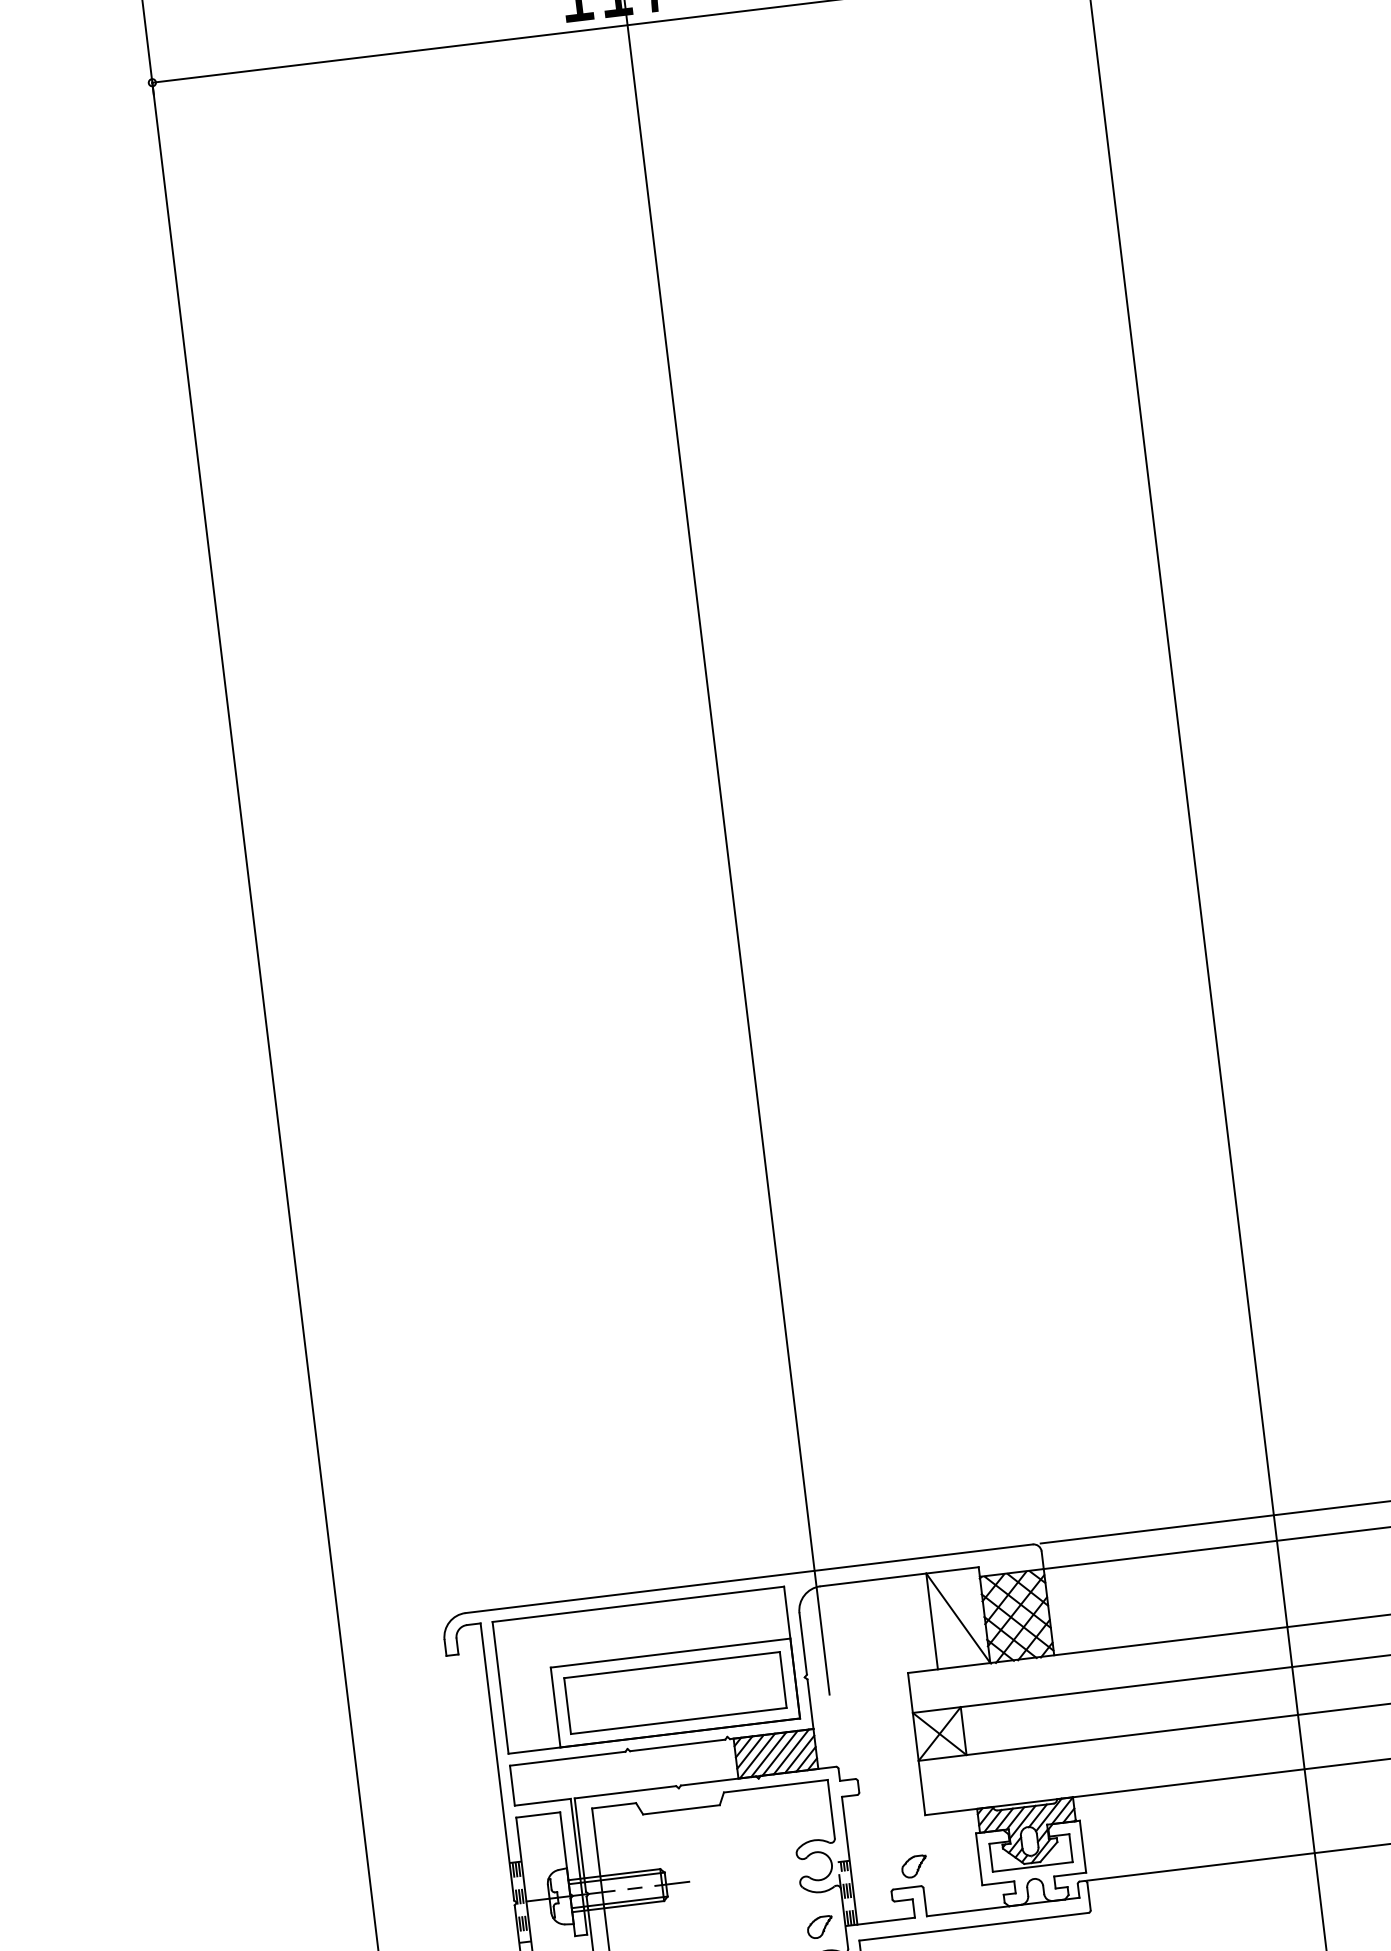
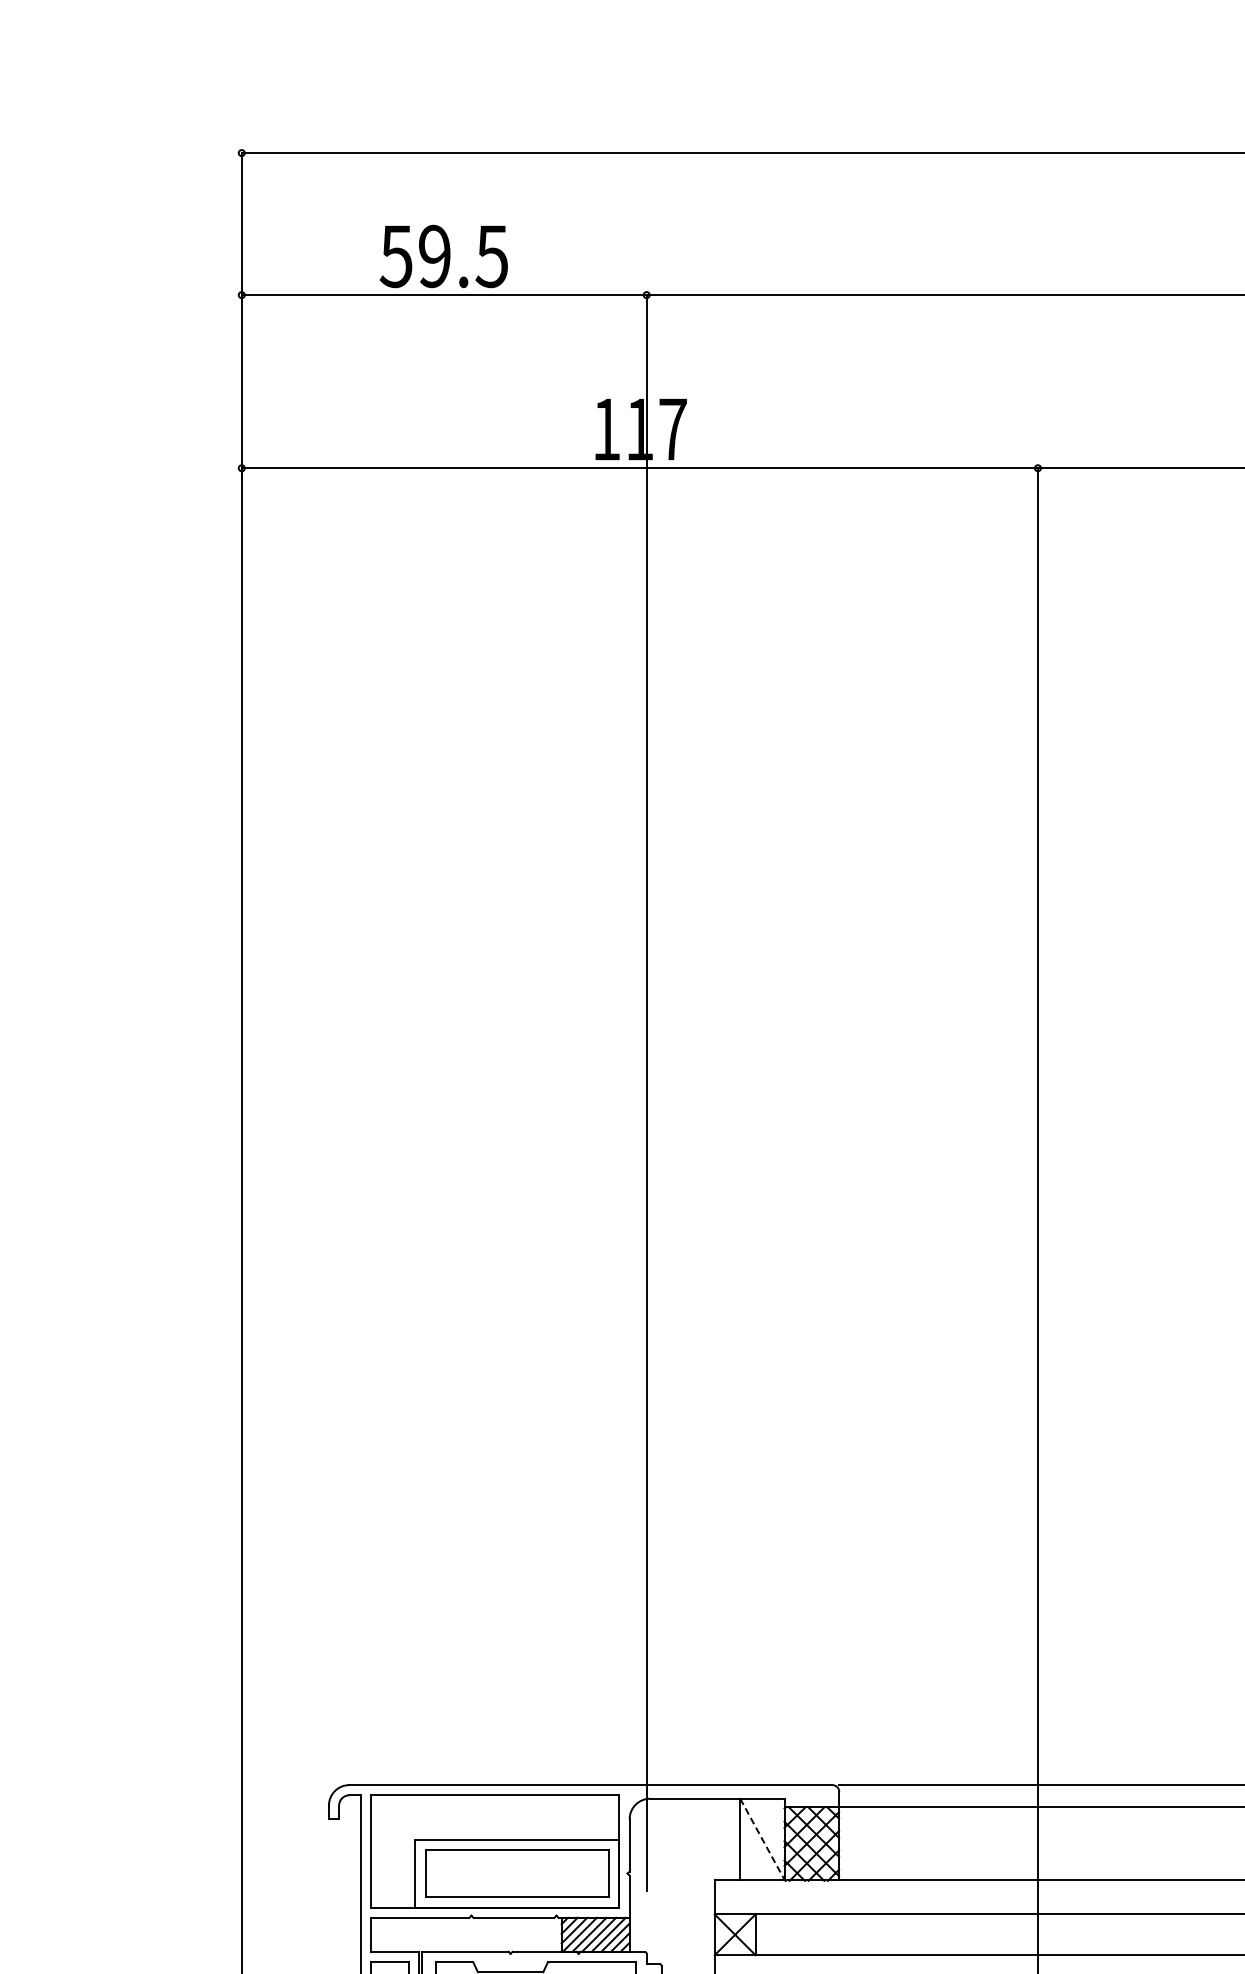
line: (958, 1618) -> (762, 1839), solid -> dashed

